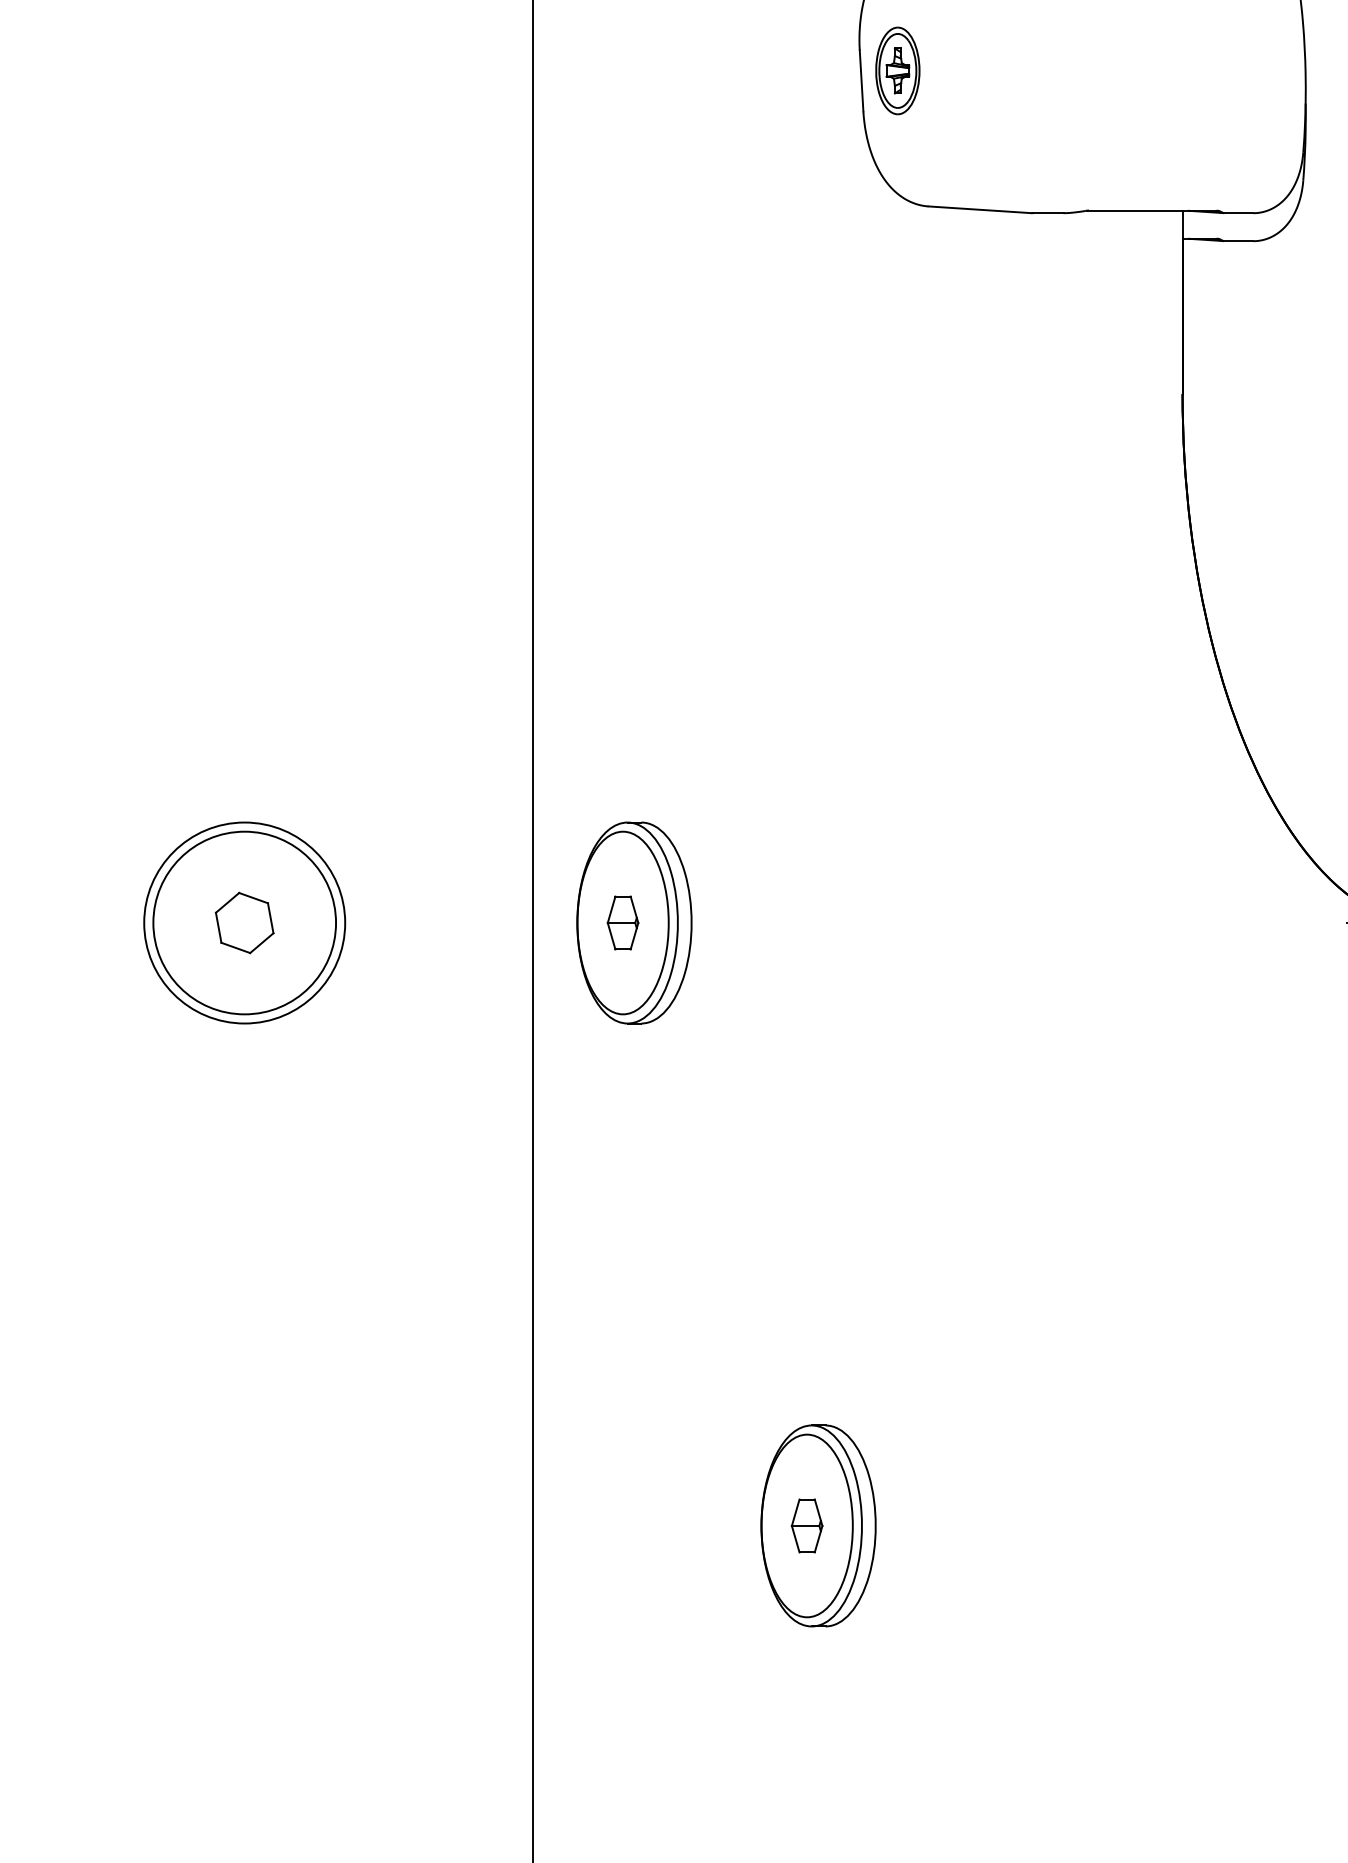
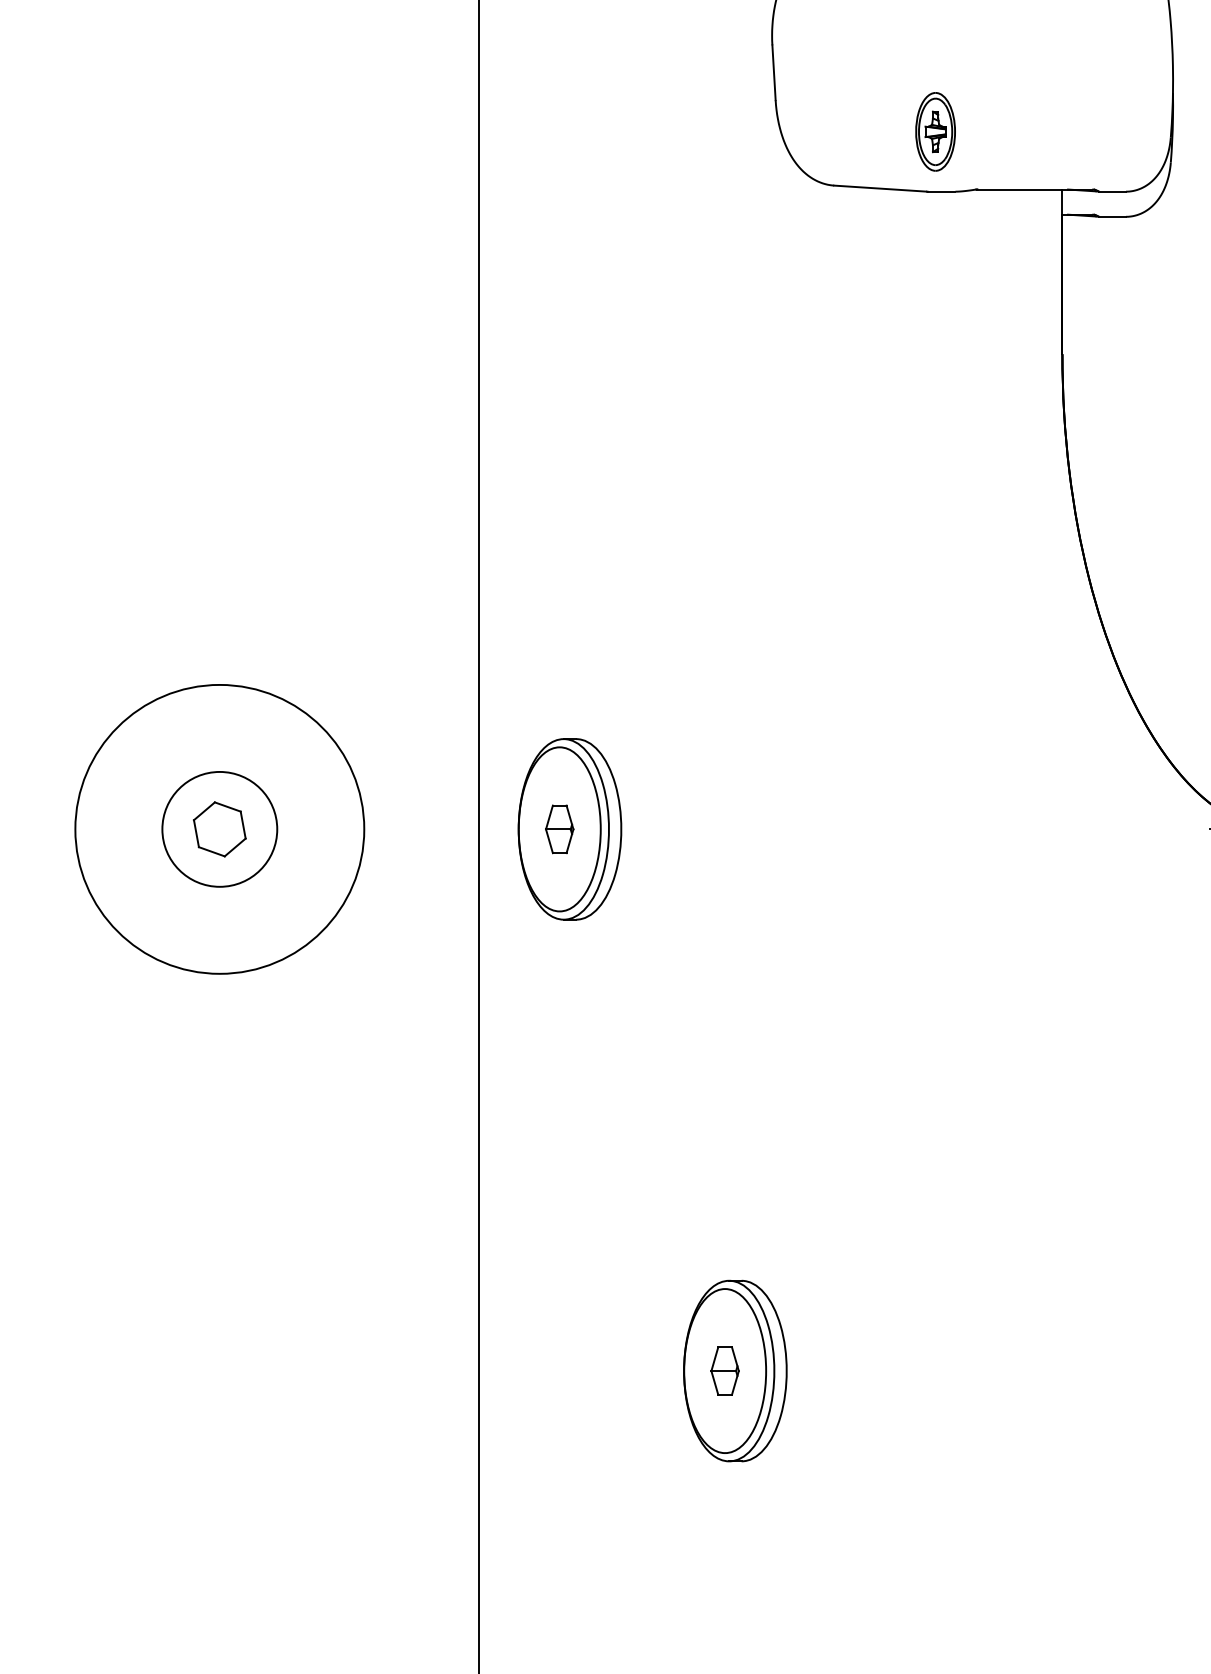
part: (897, 70) -> (935, 131), moved
circle: (244, 923) -> (219, 829), size x0.7
circle: (244, 923) -> (219, 829), size x1.6

